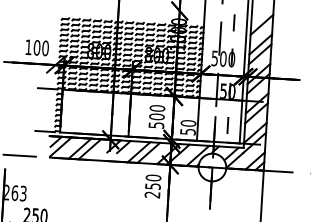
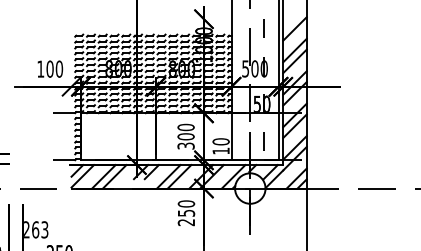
text: (155, 124) -> (185, 145), 500 -> 300
text: (187, 131) -> (220, 150), 50 -> 10

